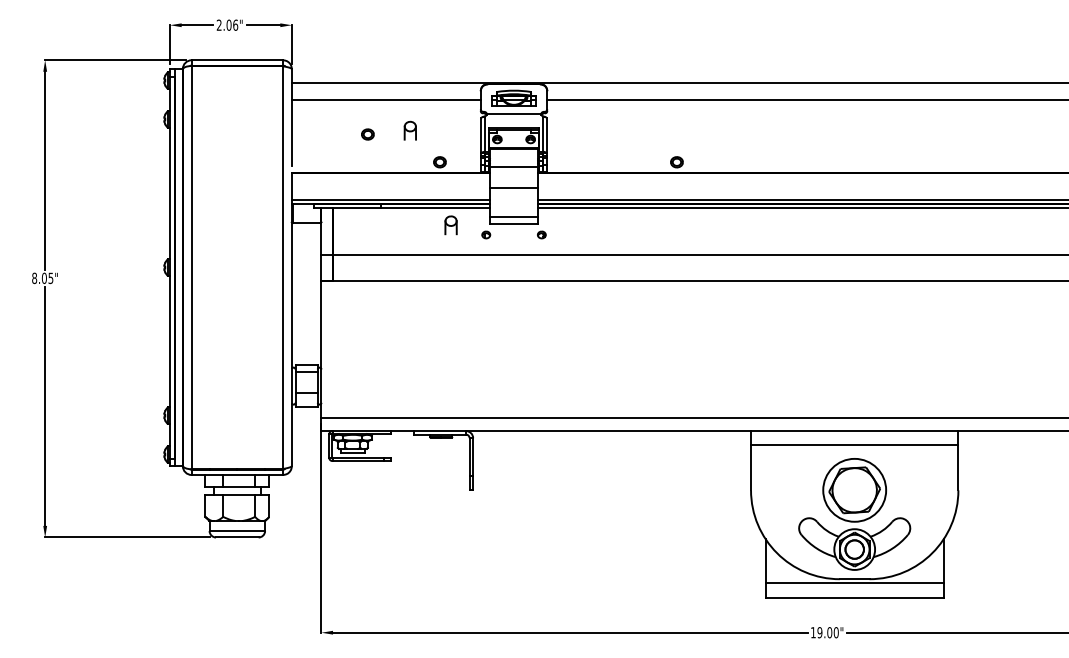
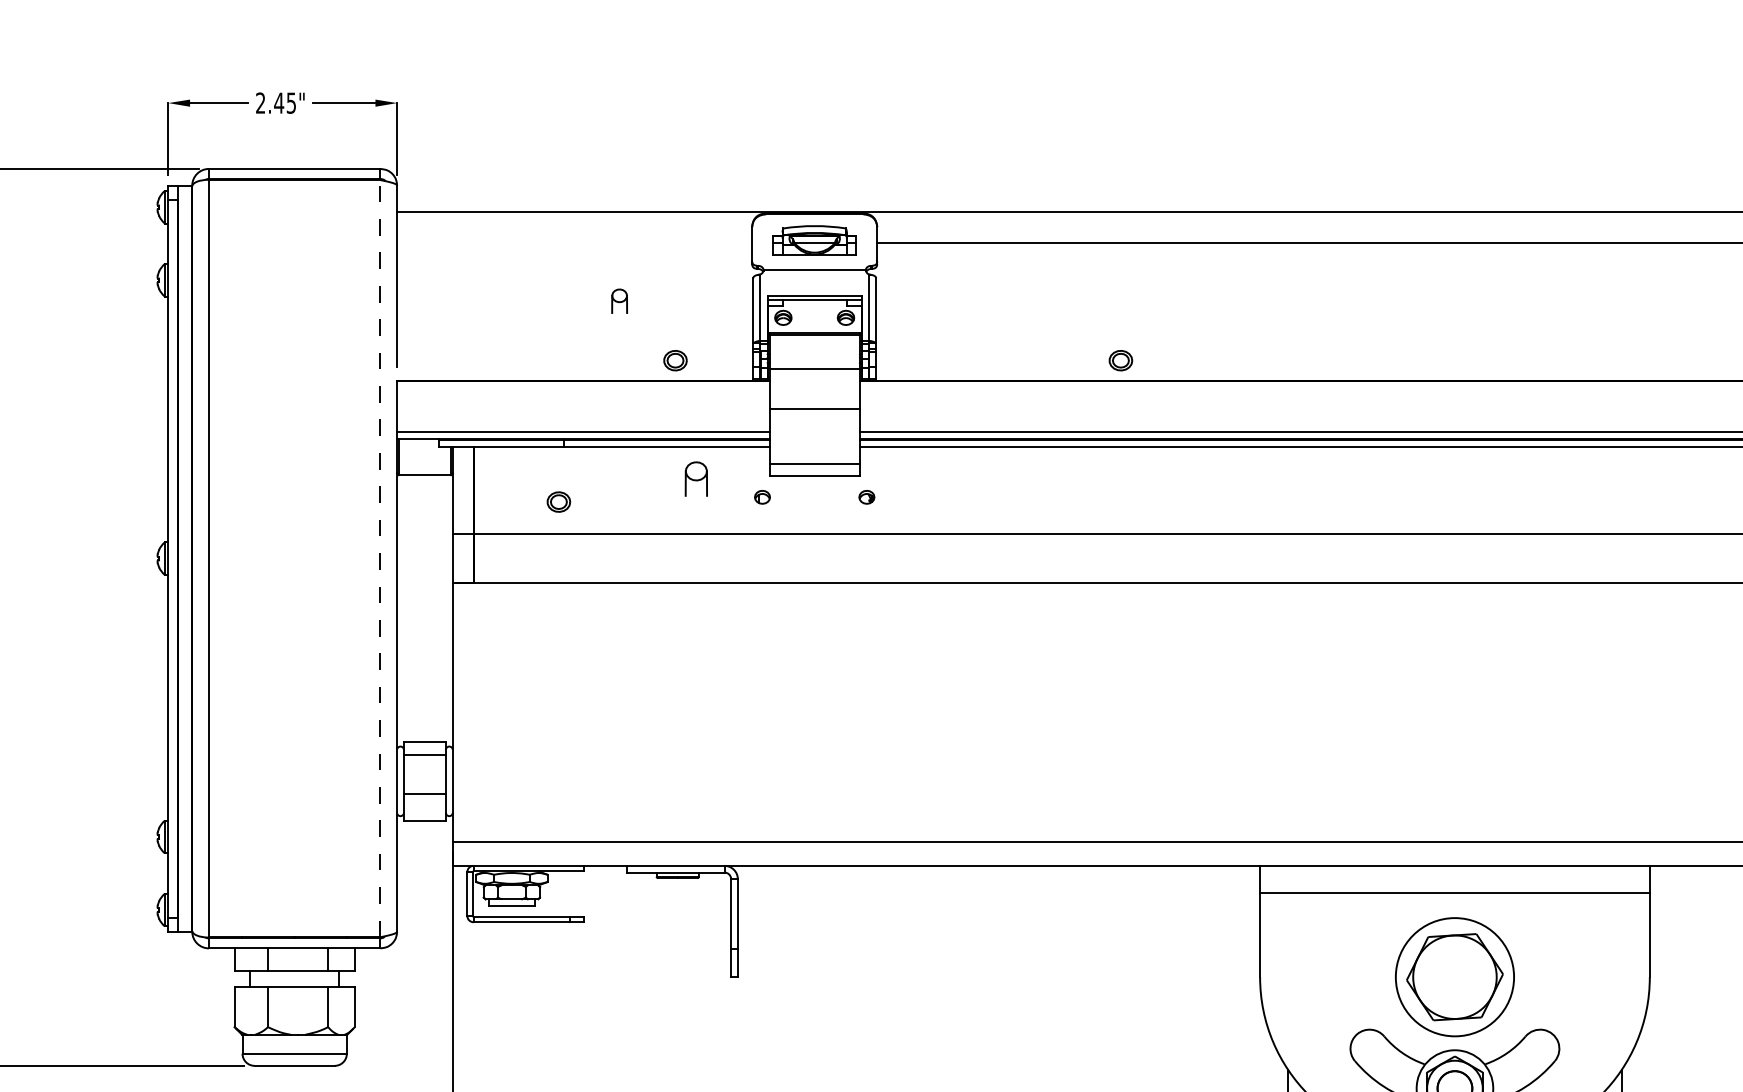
text: (232, 24) -> (285, 101), 2.06" -> 2.45"
line: (385, 99) -> (573, 242), removed
part: (409, 130) -> (618, 300), size x0.7
part: (367, 134) -> (558, 502), moved
line: (282, 267) -> (379, 558), solid -> dashed

